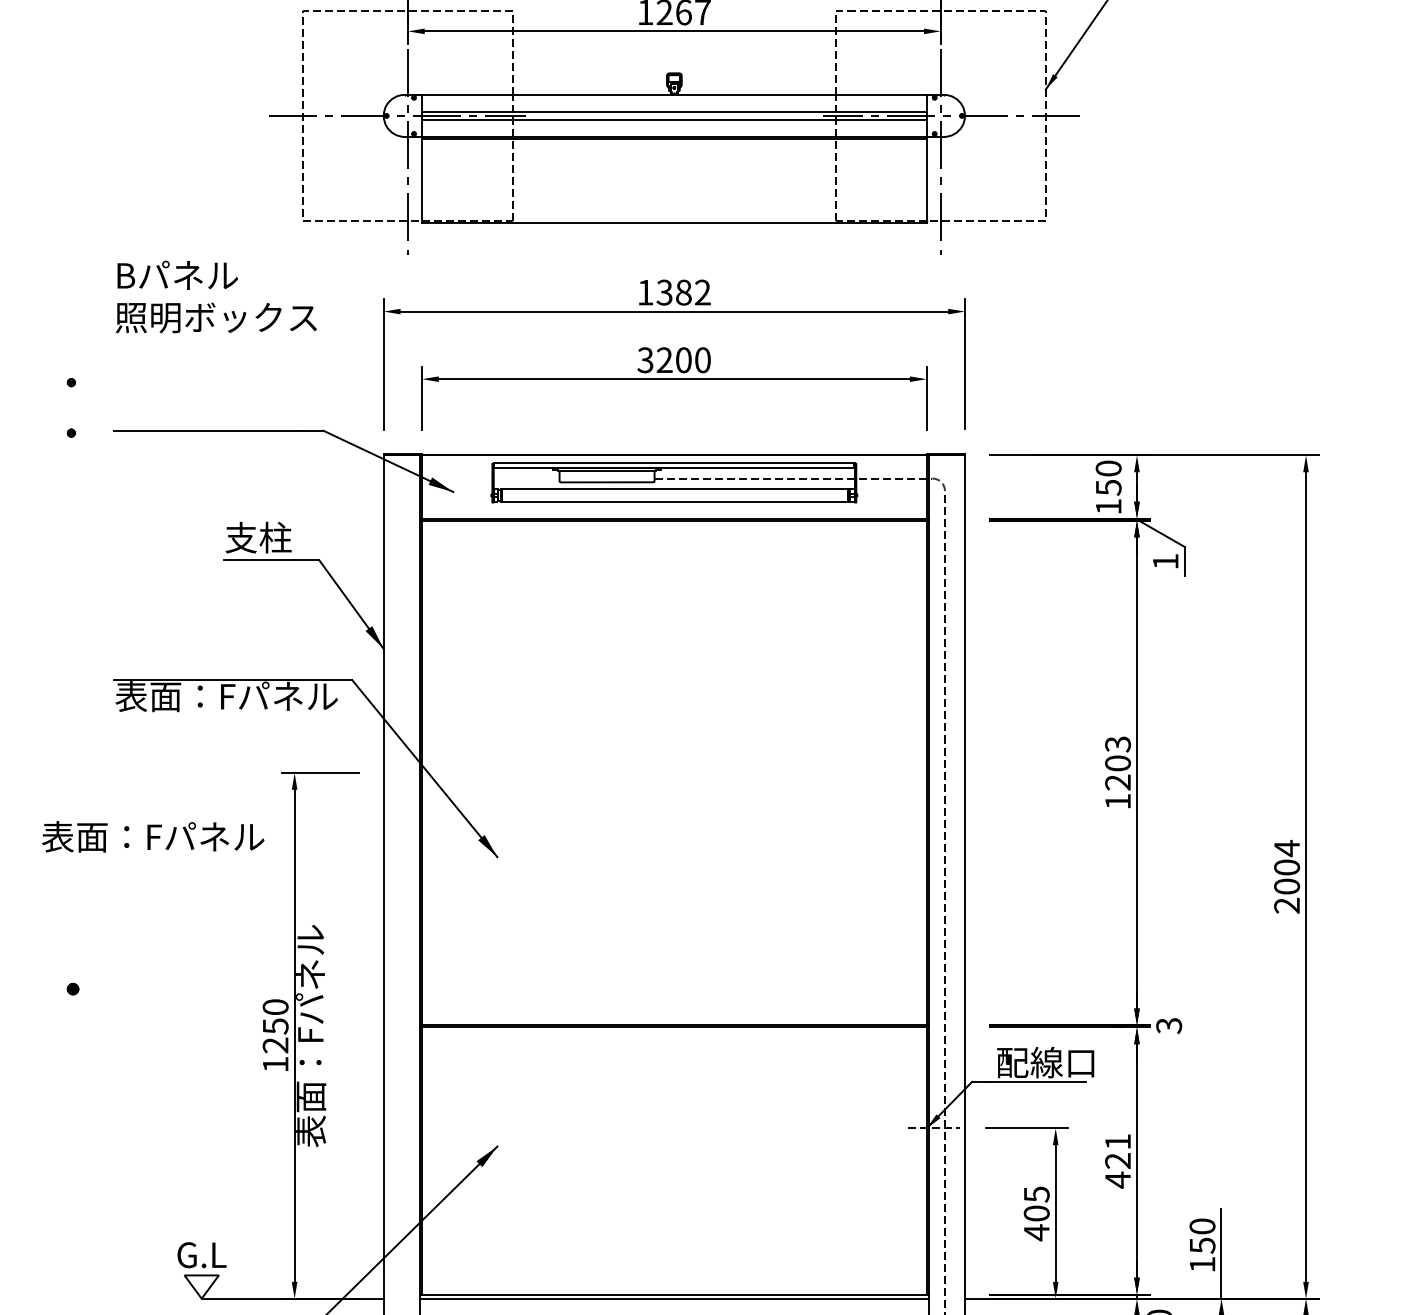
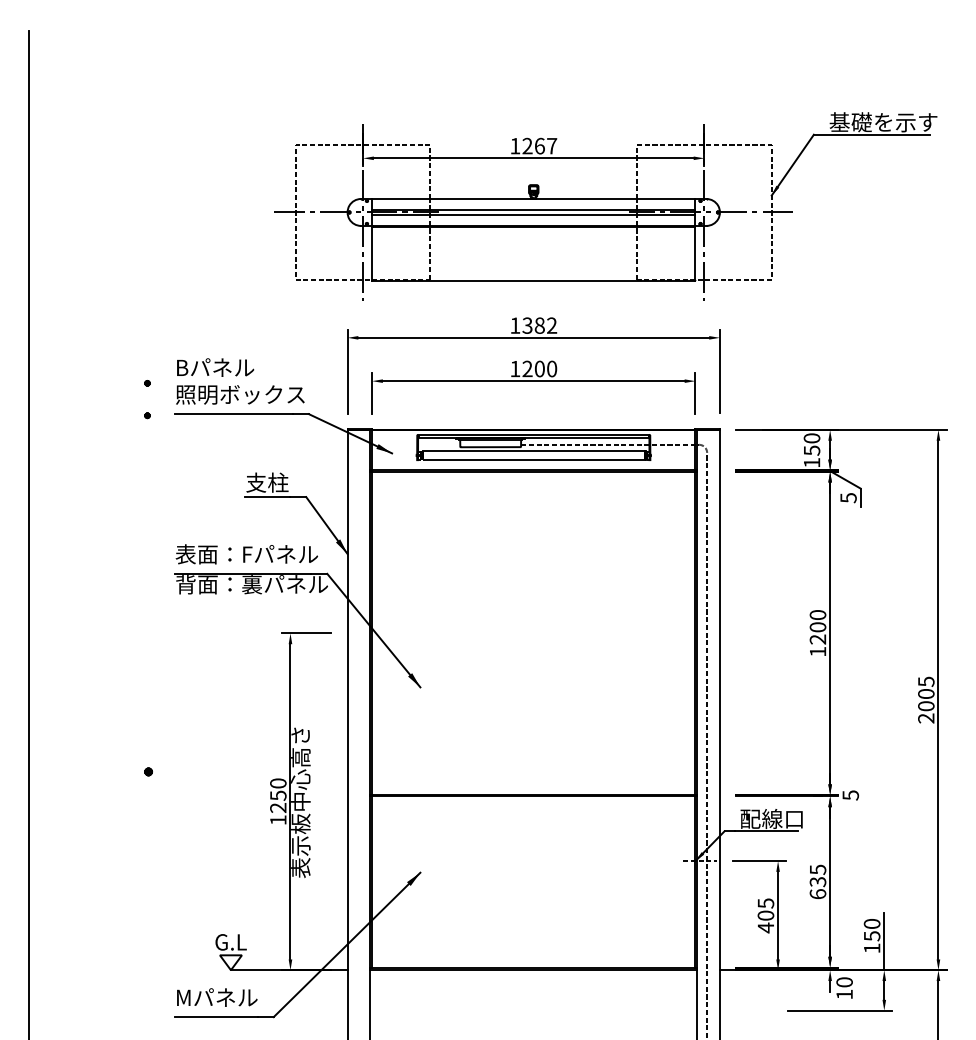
text: (216, 297) -> (240, 381), moved
text: (645, 359) -> (515, 368), 3200 -> 1200
text: (1165, 562) -> (848, 498), 1 -> 5
text: (233, 696) -> (251, 584), 表面：Fパネル -> 背面：裏パネル
text: (1117, 744) -> (817, 615), 1203 -> 1200
text: (152, 837) -> (246, 554), moved
text: (1287, 848) -> (926, 681), 2004 -> 2005
text: (1168, 1024) -> (850, 794), 3 -> 5
text: (310, 1036) -> (300, 802), 表面：Fパネル -> 表示板中心高さ
text: (1117, 1160) -> (817, 881), 421 -> 635

